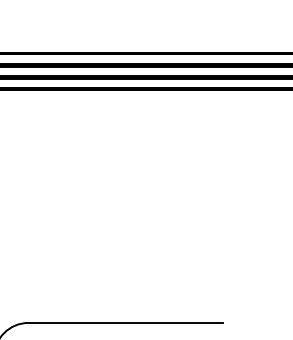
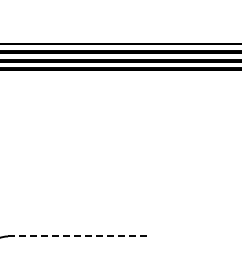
line: (125, 322) -> (77, 236), solid -> dashed

